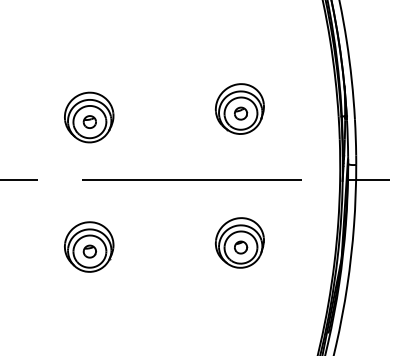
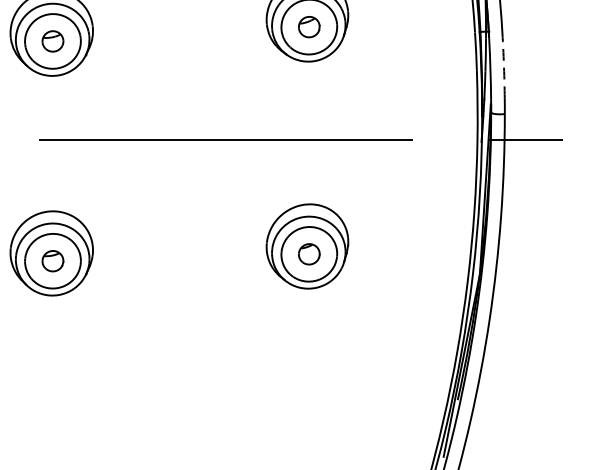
arc: (355, 137) -> (503, 67), solid -> dashed

